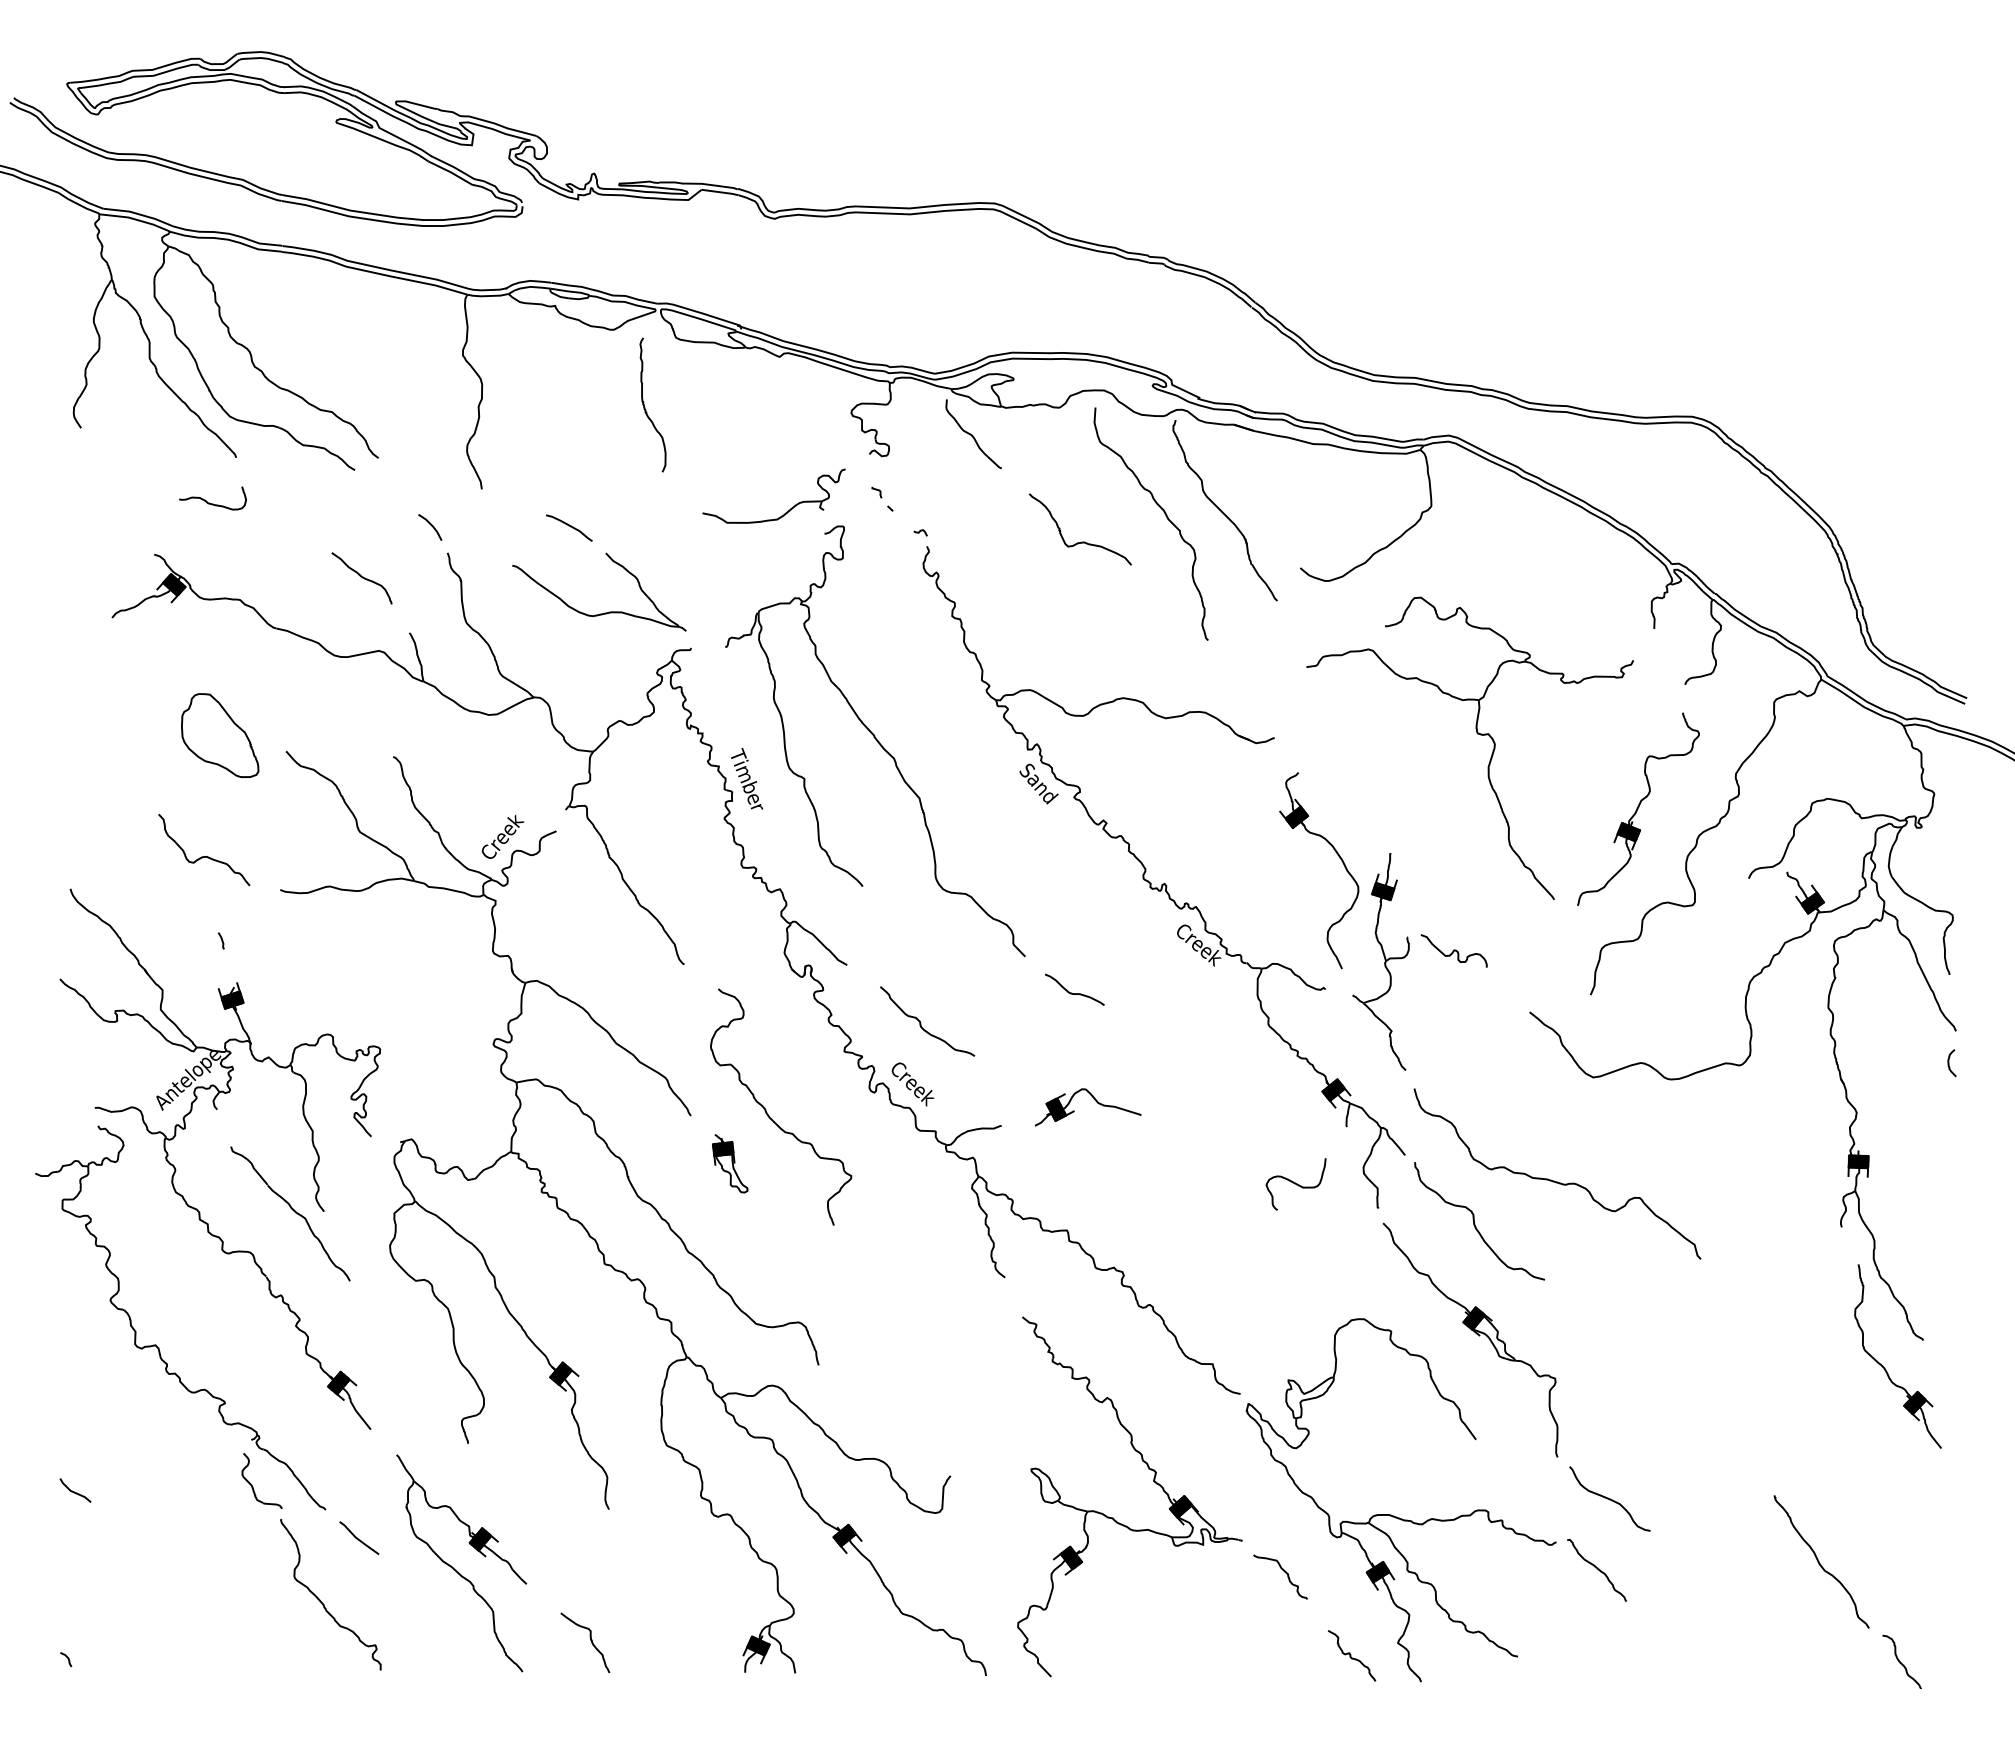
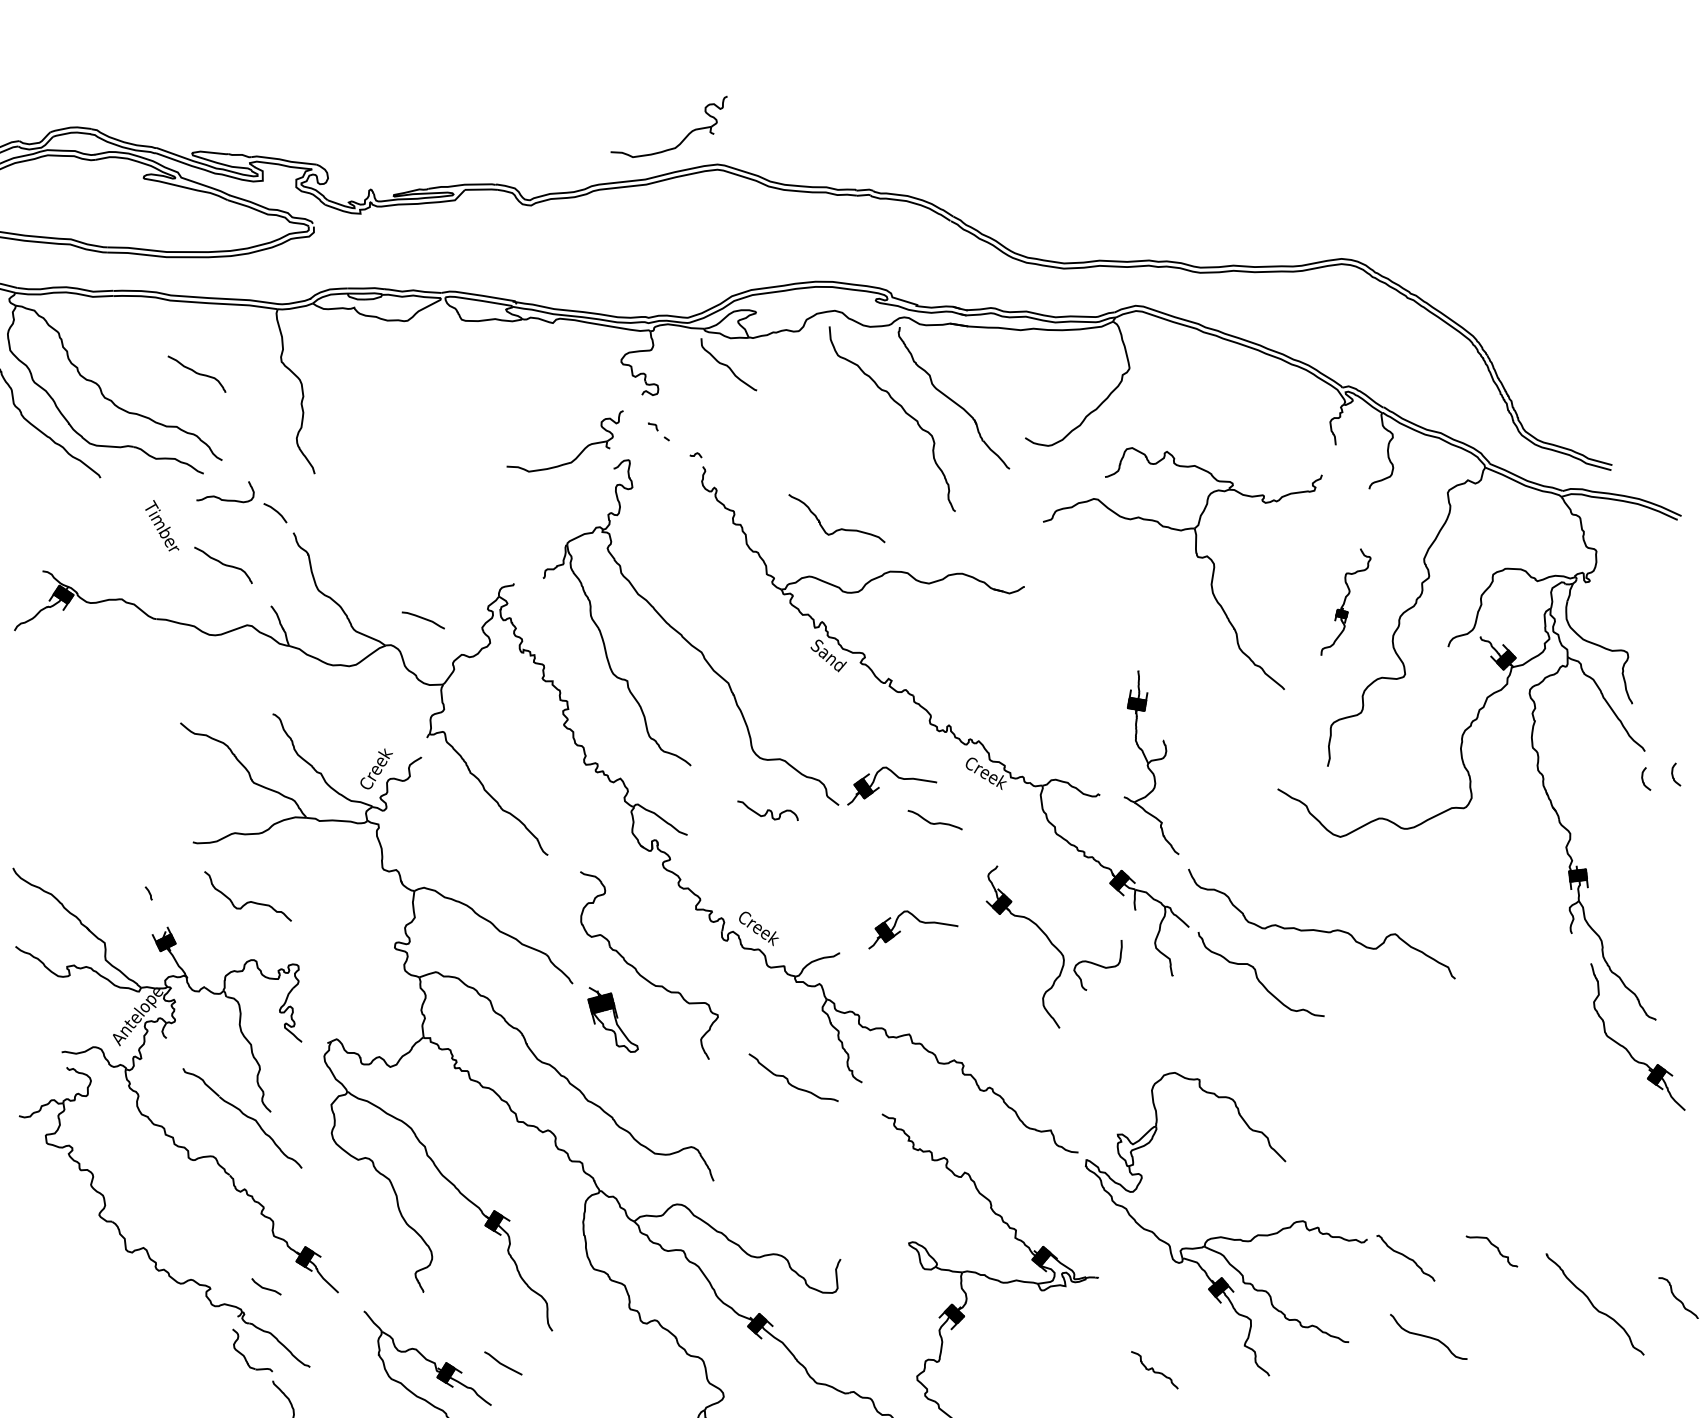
part: (958, 169) -> (682, 140), added
curve: (363, 354) -> (196, 373), added
curve: (645, 407) -> (444, 383), removed
curve: (209, 502) -> (222, 499), moved
curve: (569, 526) -> (423, 619), moved
curve: (1081, 541) -> (839, 528), moved
part: (604, 612) -> (435, 563), removed
part: (220, 735) -> (122, 717), removed
text: (747, 778) -> (161, 525), moved
part: (1638, 808) -> (1345, 601), size x0.6
curve: (206, 855) -> (250, 900), moved
part: (1339, 858) -> (1043, 934), moved
part: (1094, 932) -> (895, 775), added
curve: (1453, 950) -> (767, 810), moved
curve: (1074, 993) -> (935, 823), moved
curve: (921, 1023) -> (788, 1080), moved
curve: (1984, 1063) -> (1673, 775), added
part: (730, 1163) -> (612, 1019), size x1.4
part: (1475, 1333) -> (1271, 1070), removed
line: (74, 1491) -> (265, 1287), moved
curve: (1609, 1498) -> (1428, 1336), moved
line: (358, 1538) -> (502, 1363), moved
curve: (1819, 1561) -> (1593, 1304), moved
curve: (1284, 1572) -> (1494, 1247), moved
curve: (1351, 1655) -> (1154, 1369), moved

